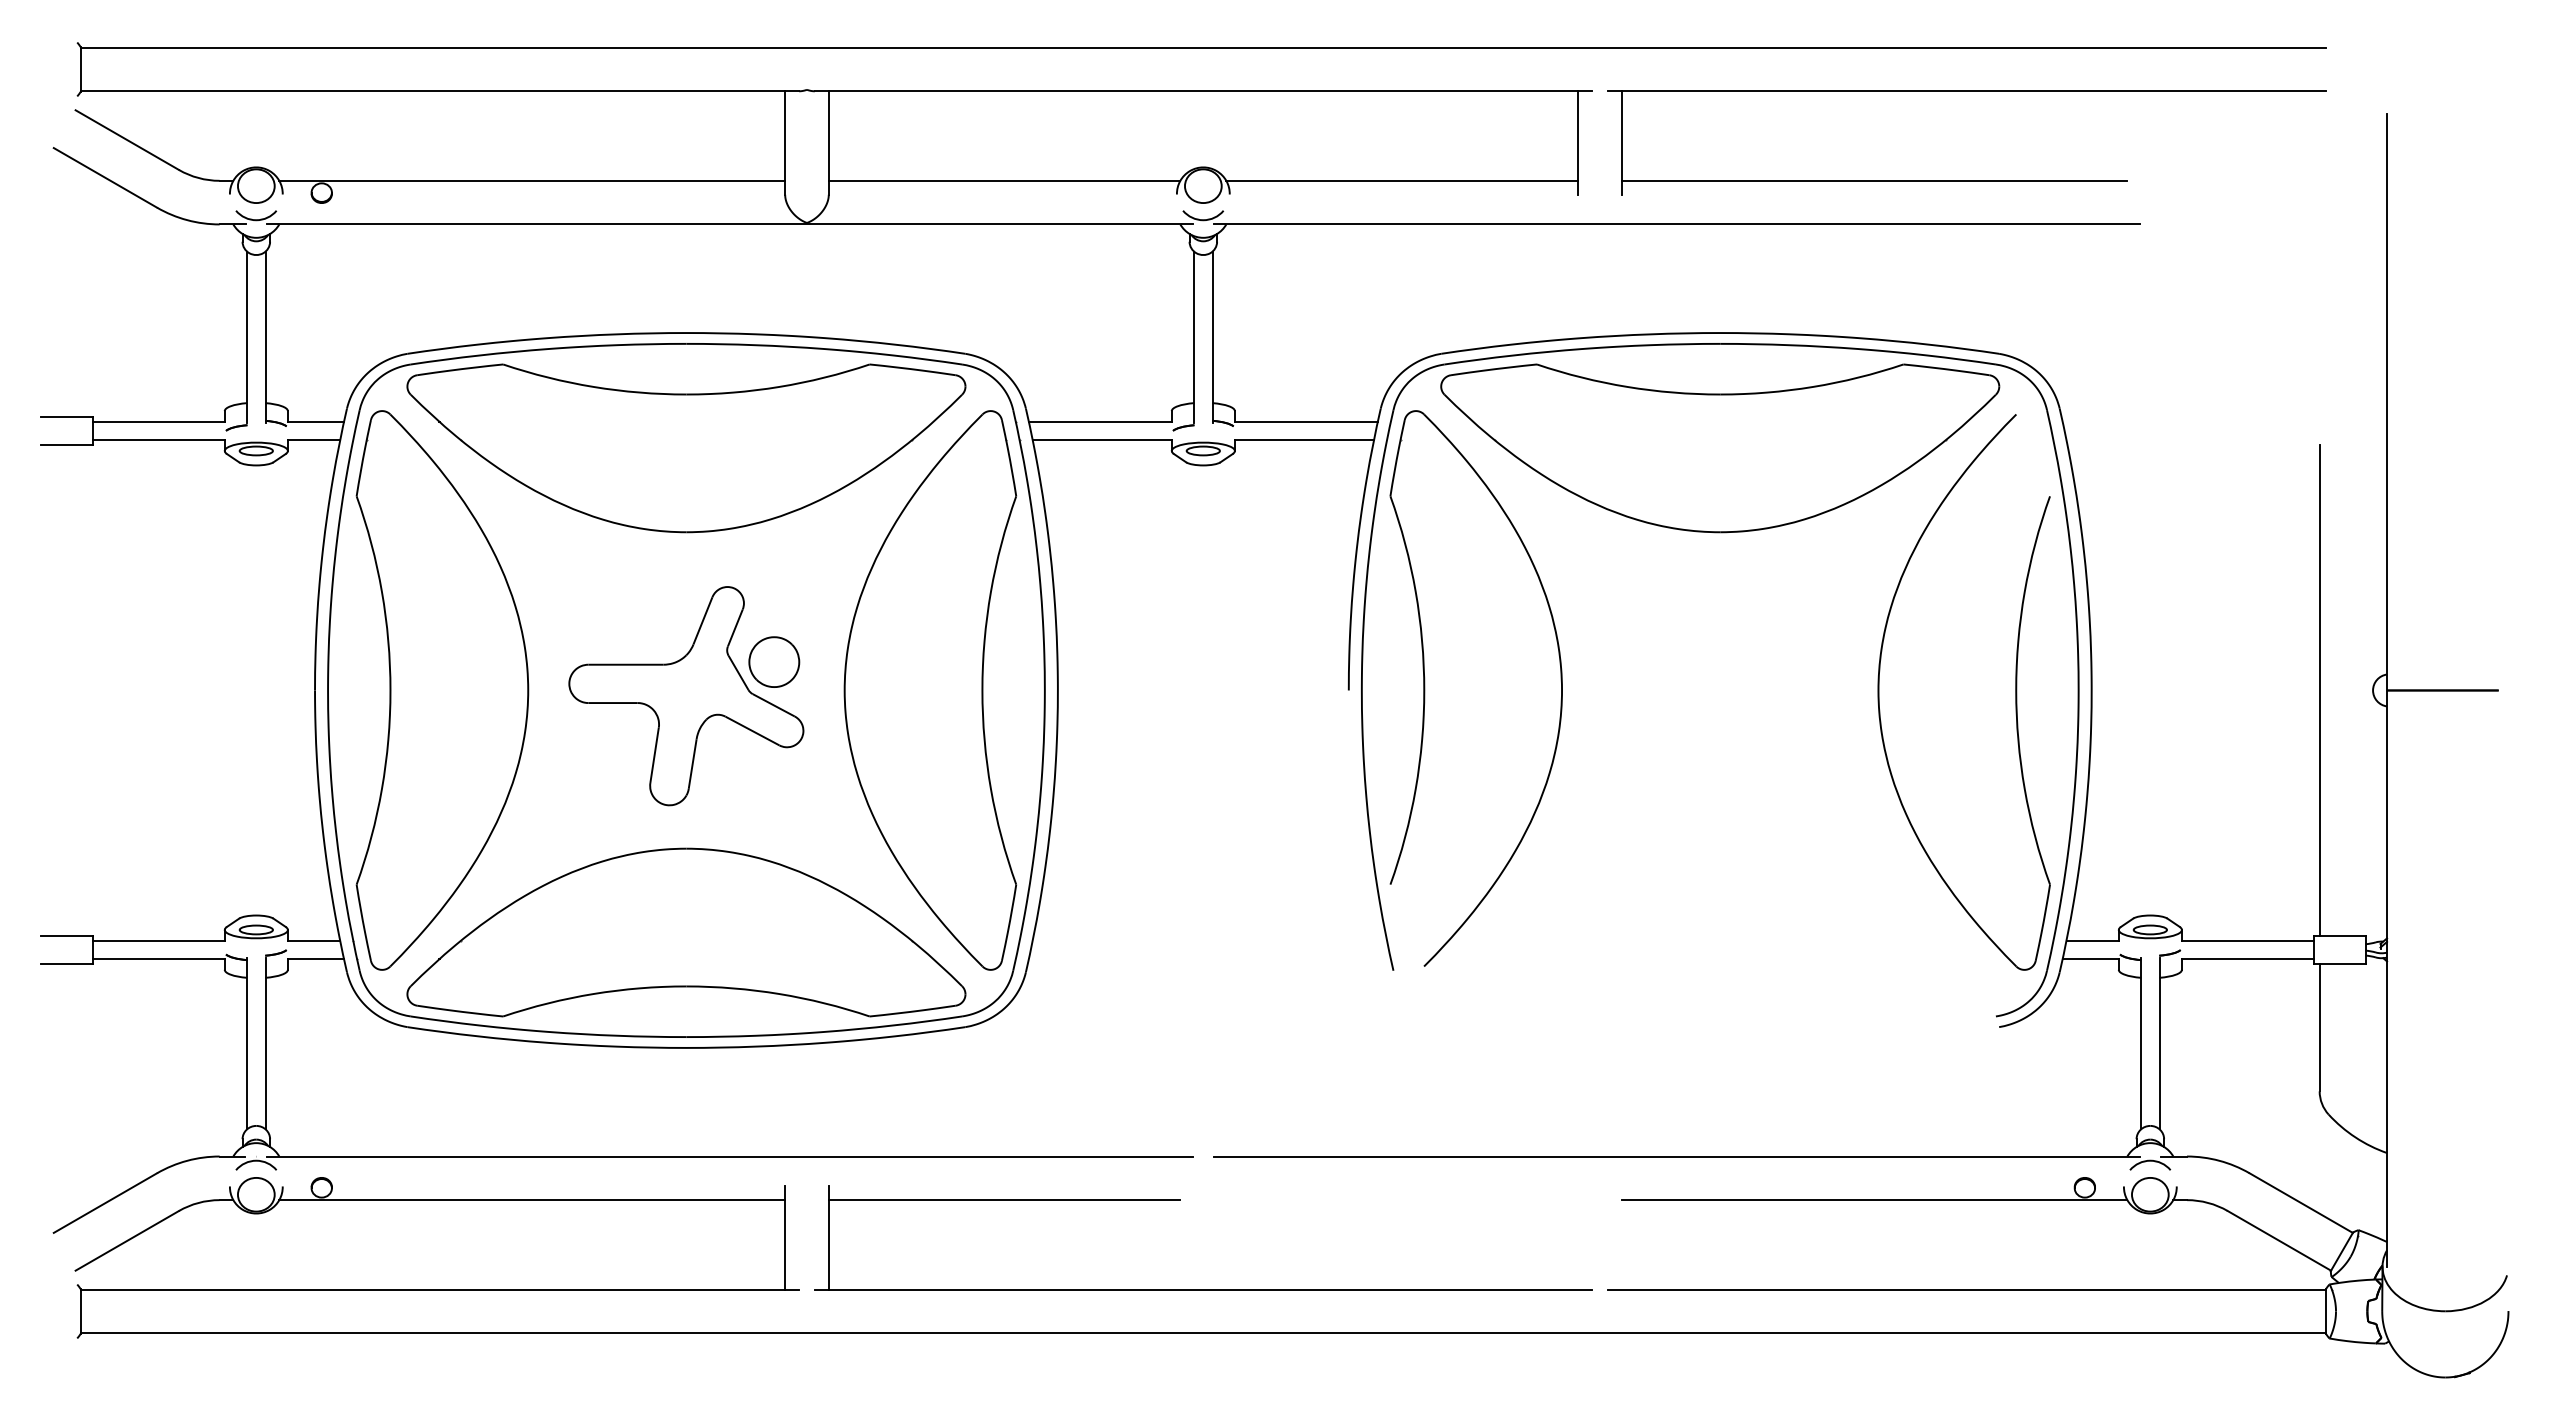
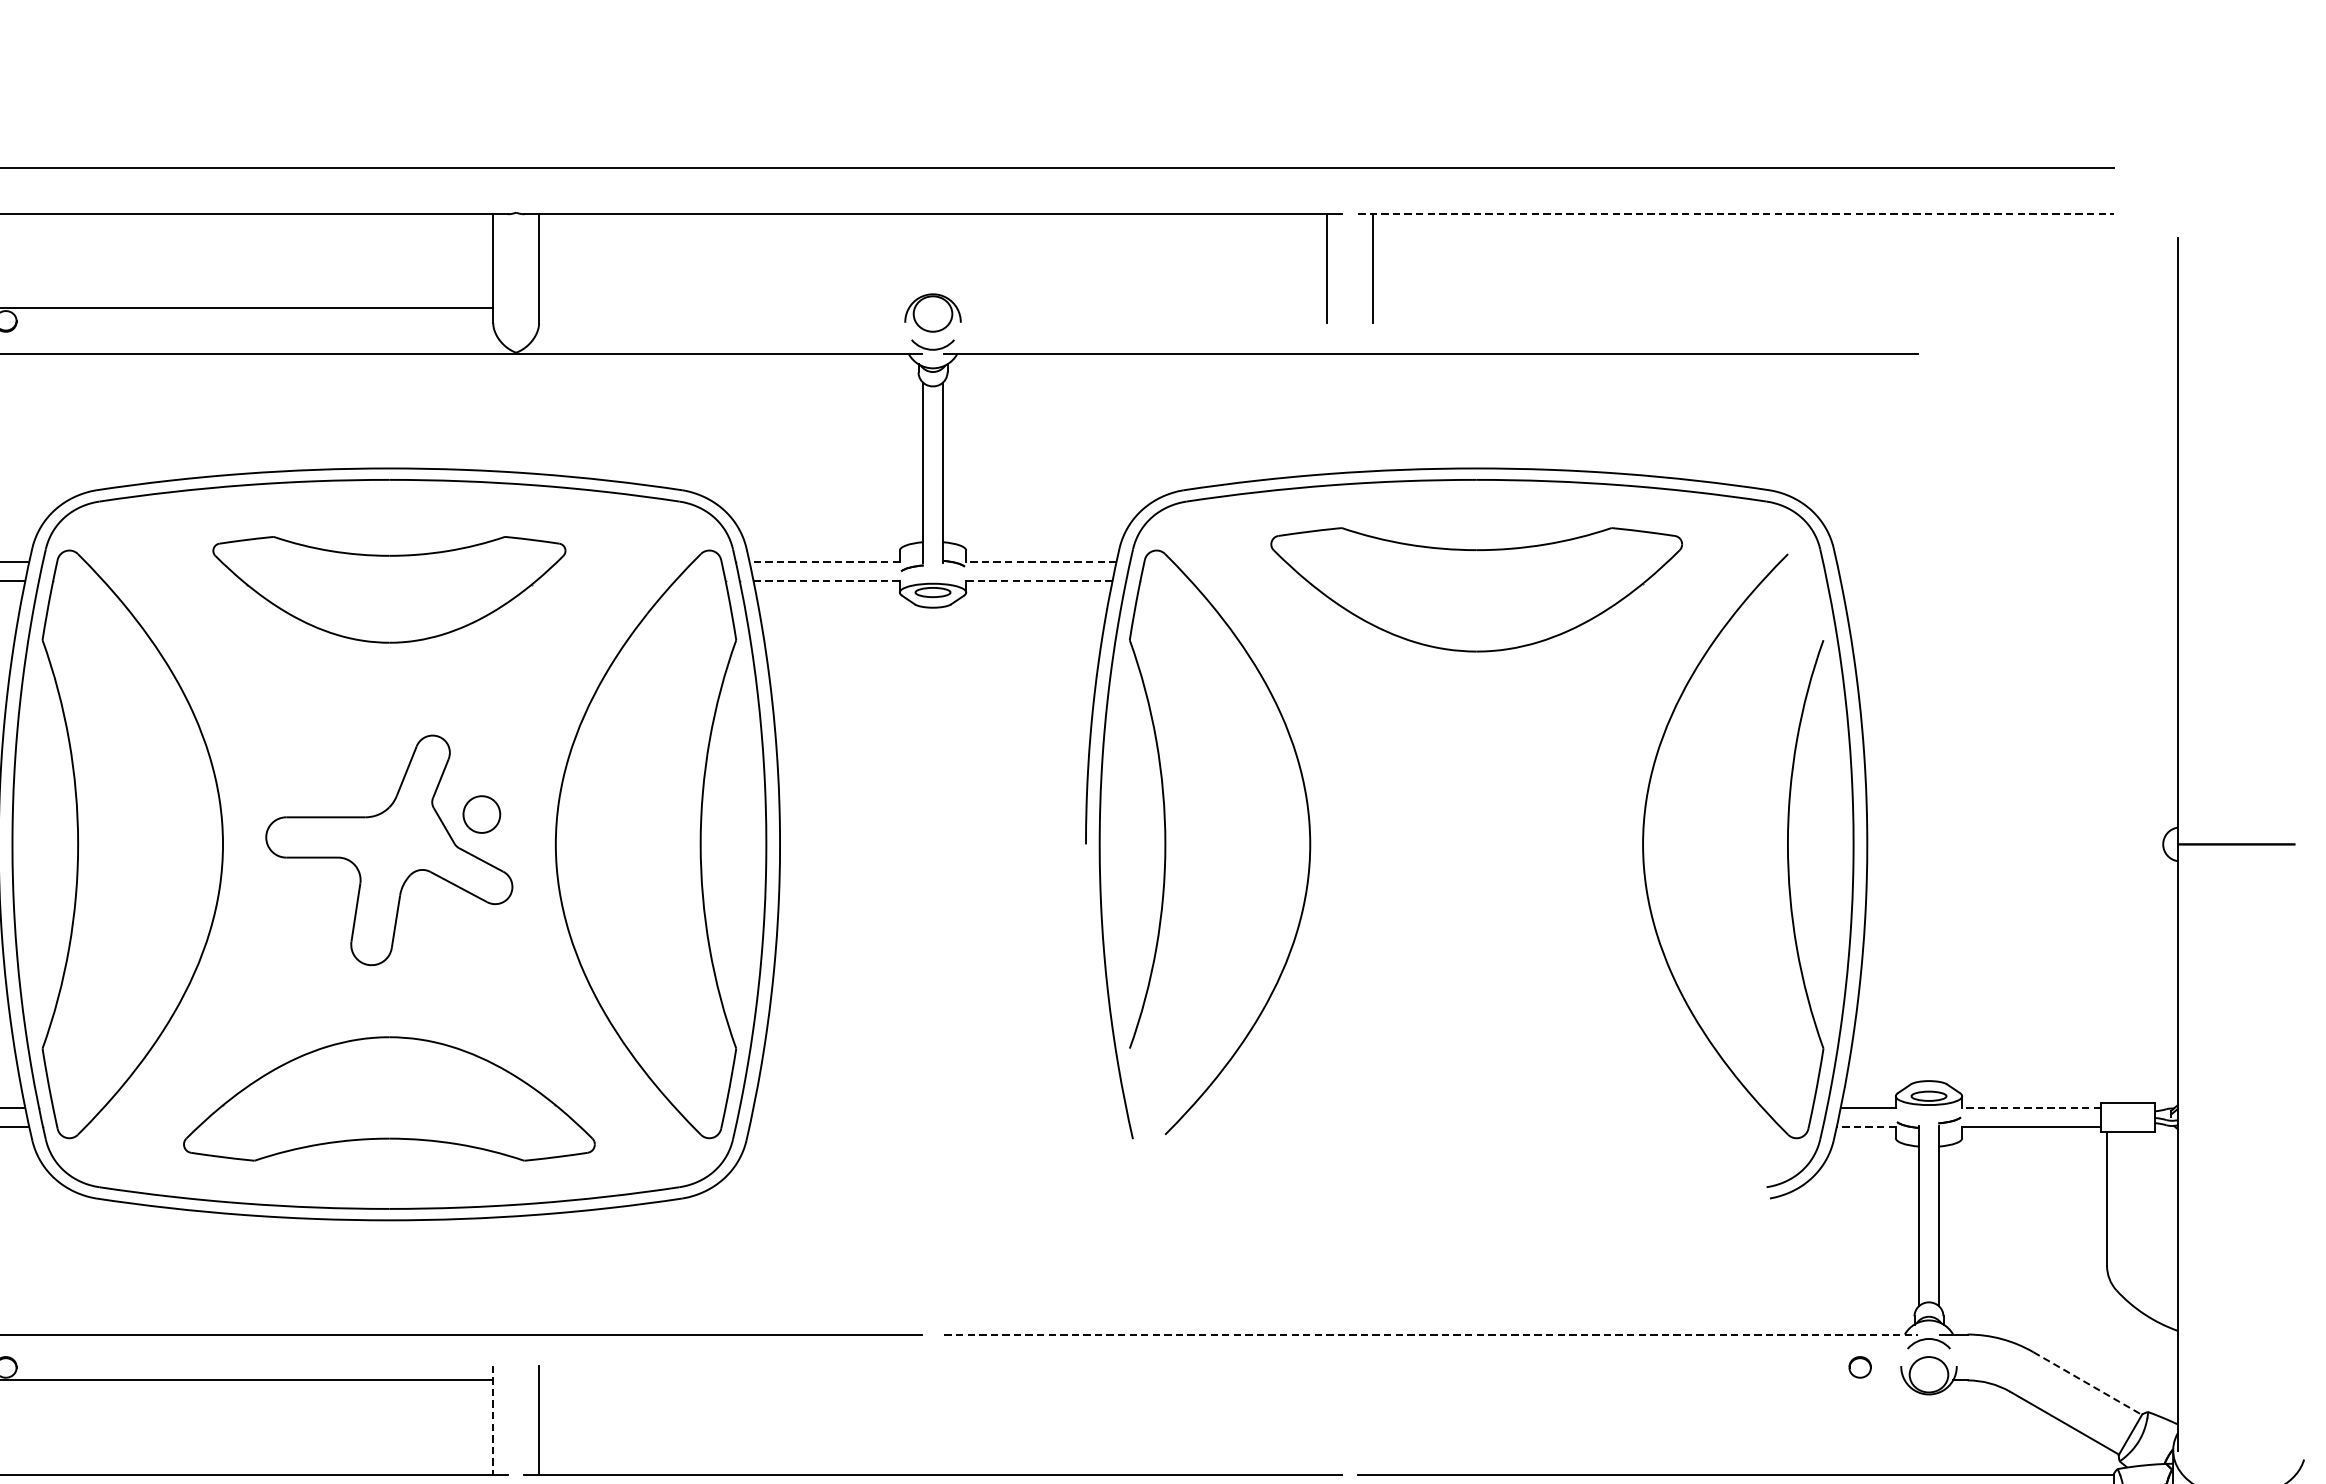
line: (1967, 91) -> (1736, 214), solid -> dashed
line: (1004, 180) -> (723, 308), removed
line: (1401, 180) -> (1141, 308), removed
line: (1874, 180) -> (1638, 308), removed
line: (1099, 421) -> (823, 561), solid -> dashed
line: (1305, 421) -> (1040, 561), solid -> dashed
line: (1102, 440) -> (826, 581), solid -> dashed
line: (1304, 440) -> (1039, 581), solid -> dashed
part: (686, 448) -> (389, 589), size x0.6
part: (1720, 448) -> (1476, 589), size x0.7
part: (774, 661) -> (482, 813), size x0.7
line: (2319, 690) -> (2106, 844), removed
part: (686, 932) -> (389, 1098), size x0.7
line: (2247, 940) -> (2031, 1107), solid -> dashed
line: (2090, 959) -> (1866, 1127), solid -> dashed
line: (1676, 1156) -> (1430, 1334), solid -> dashed
line: (1004, 1200) -> (723, 1380), removed
line: (1874, 1200) -> (1638, 1380), removed
line: (2301, 1203) -> (2087, 1383), solid -> dashed
line: (785, 1237) -> (493, 1419), solid -> dashed

